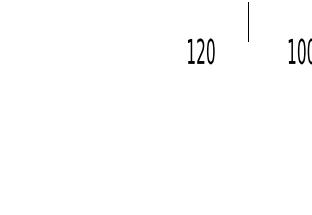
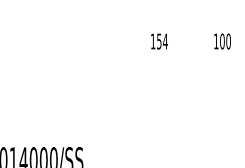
text: (206, 51) -> (162, 41), 120 -> 154

